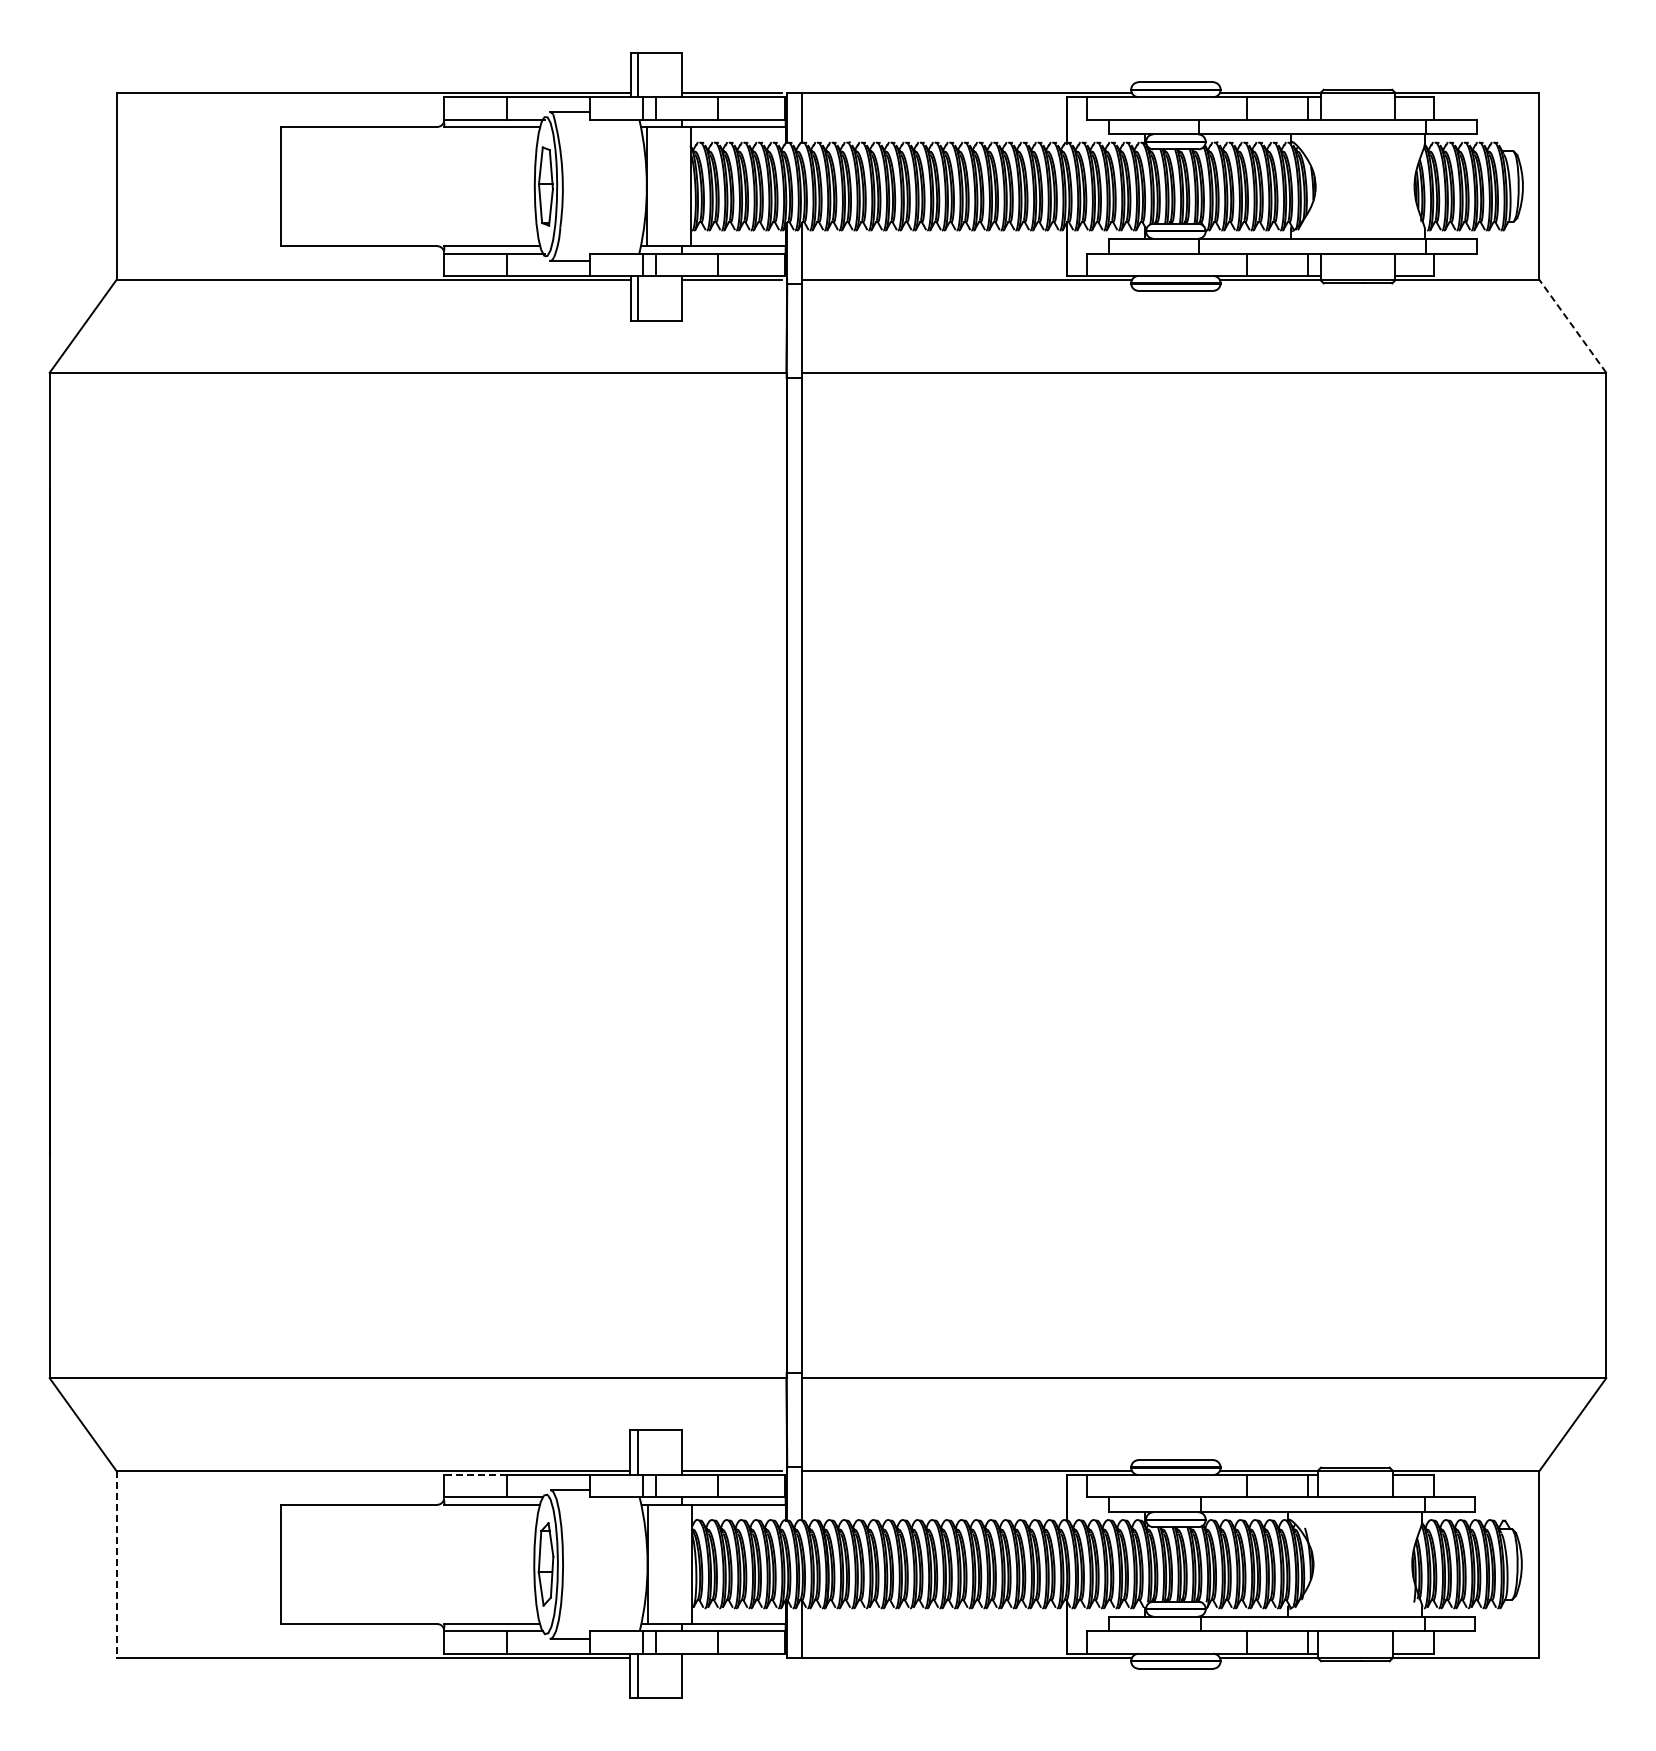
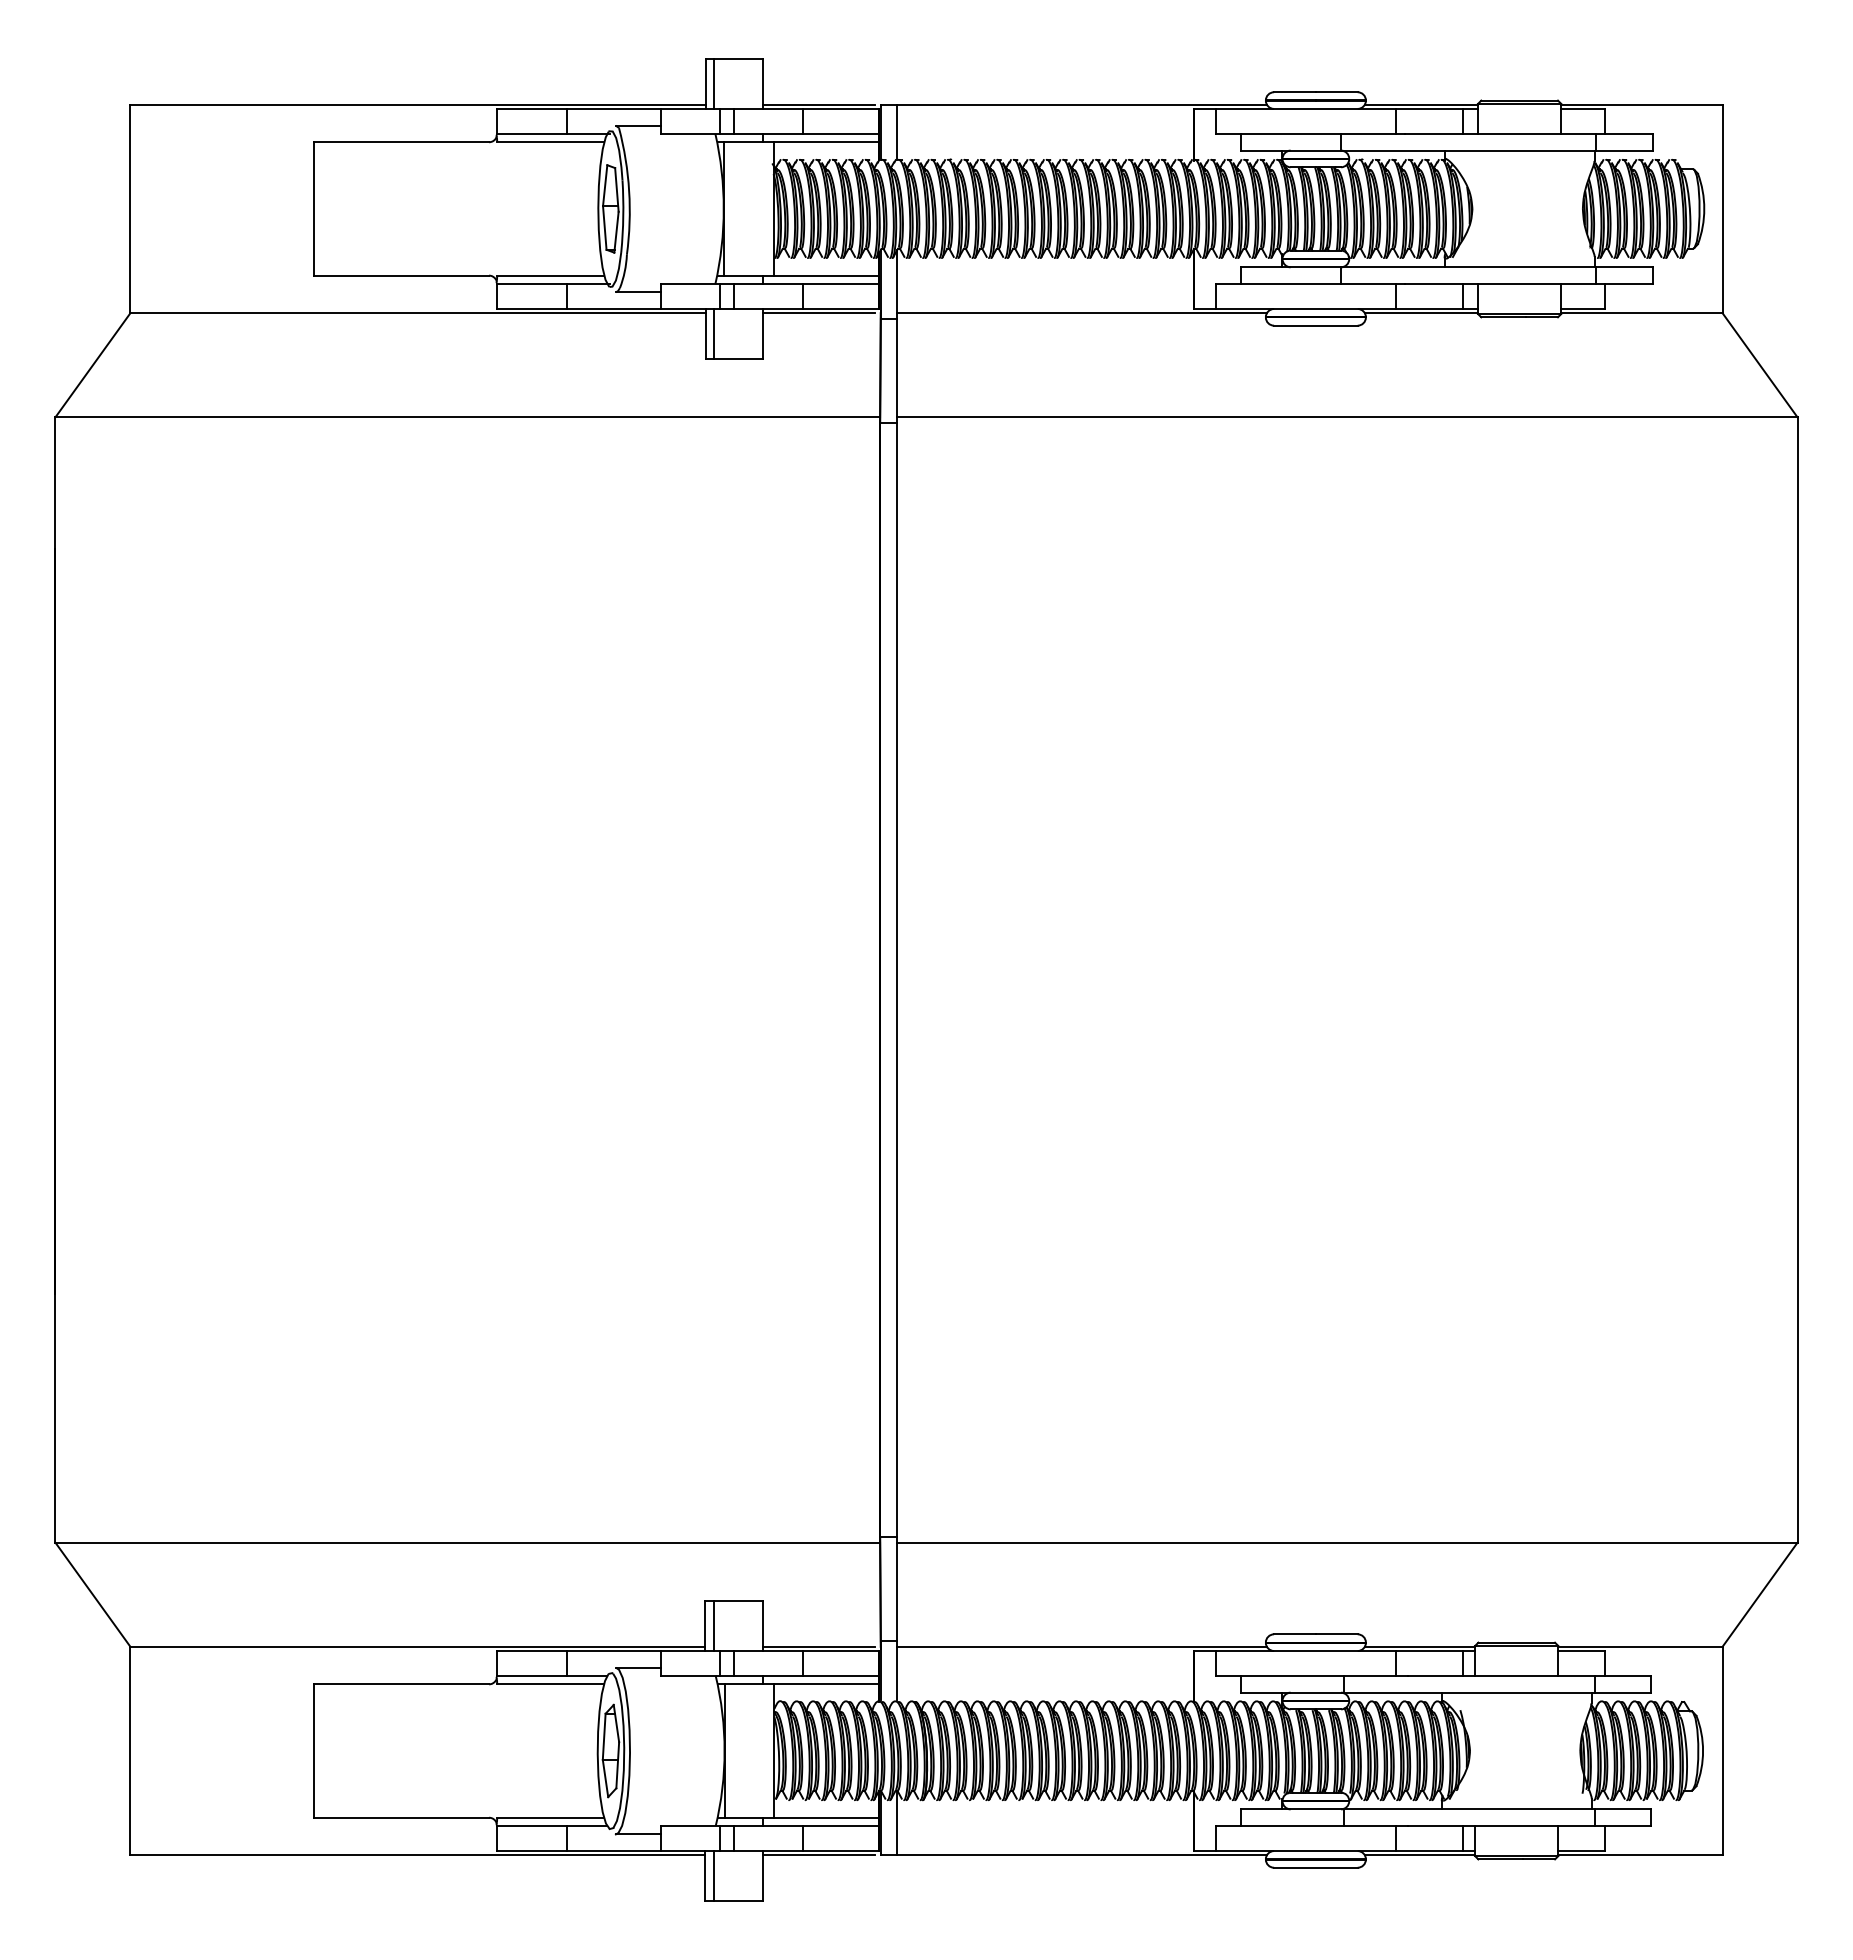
line: (1572, 325) -> (1759, 364), dashed -> solid
line: (475, 1475) -> (531, 1651), dashed -> solid
line: (116, 1564) -> (130, 1751), dashed -> solid
line: (731, 1657) -> (818, 1855), added

